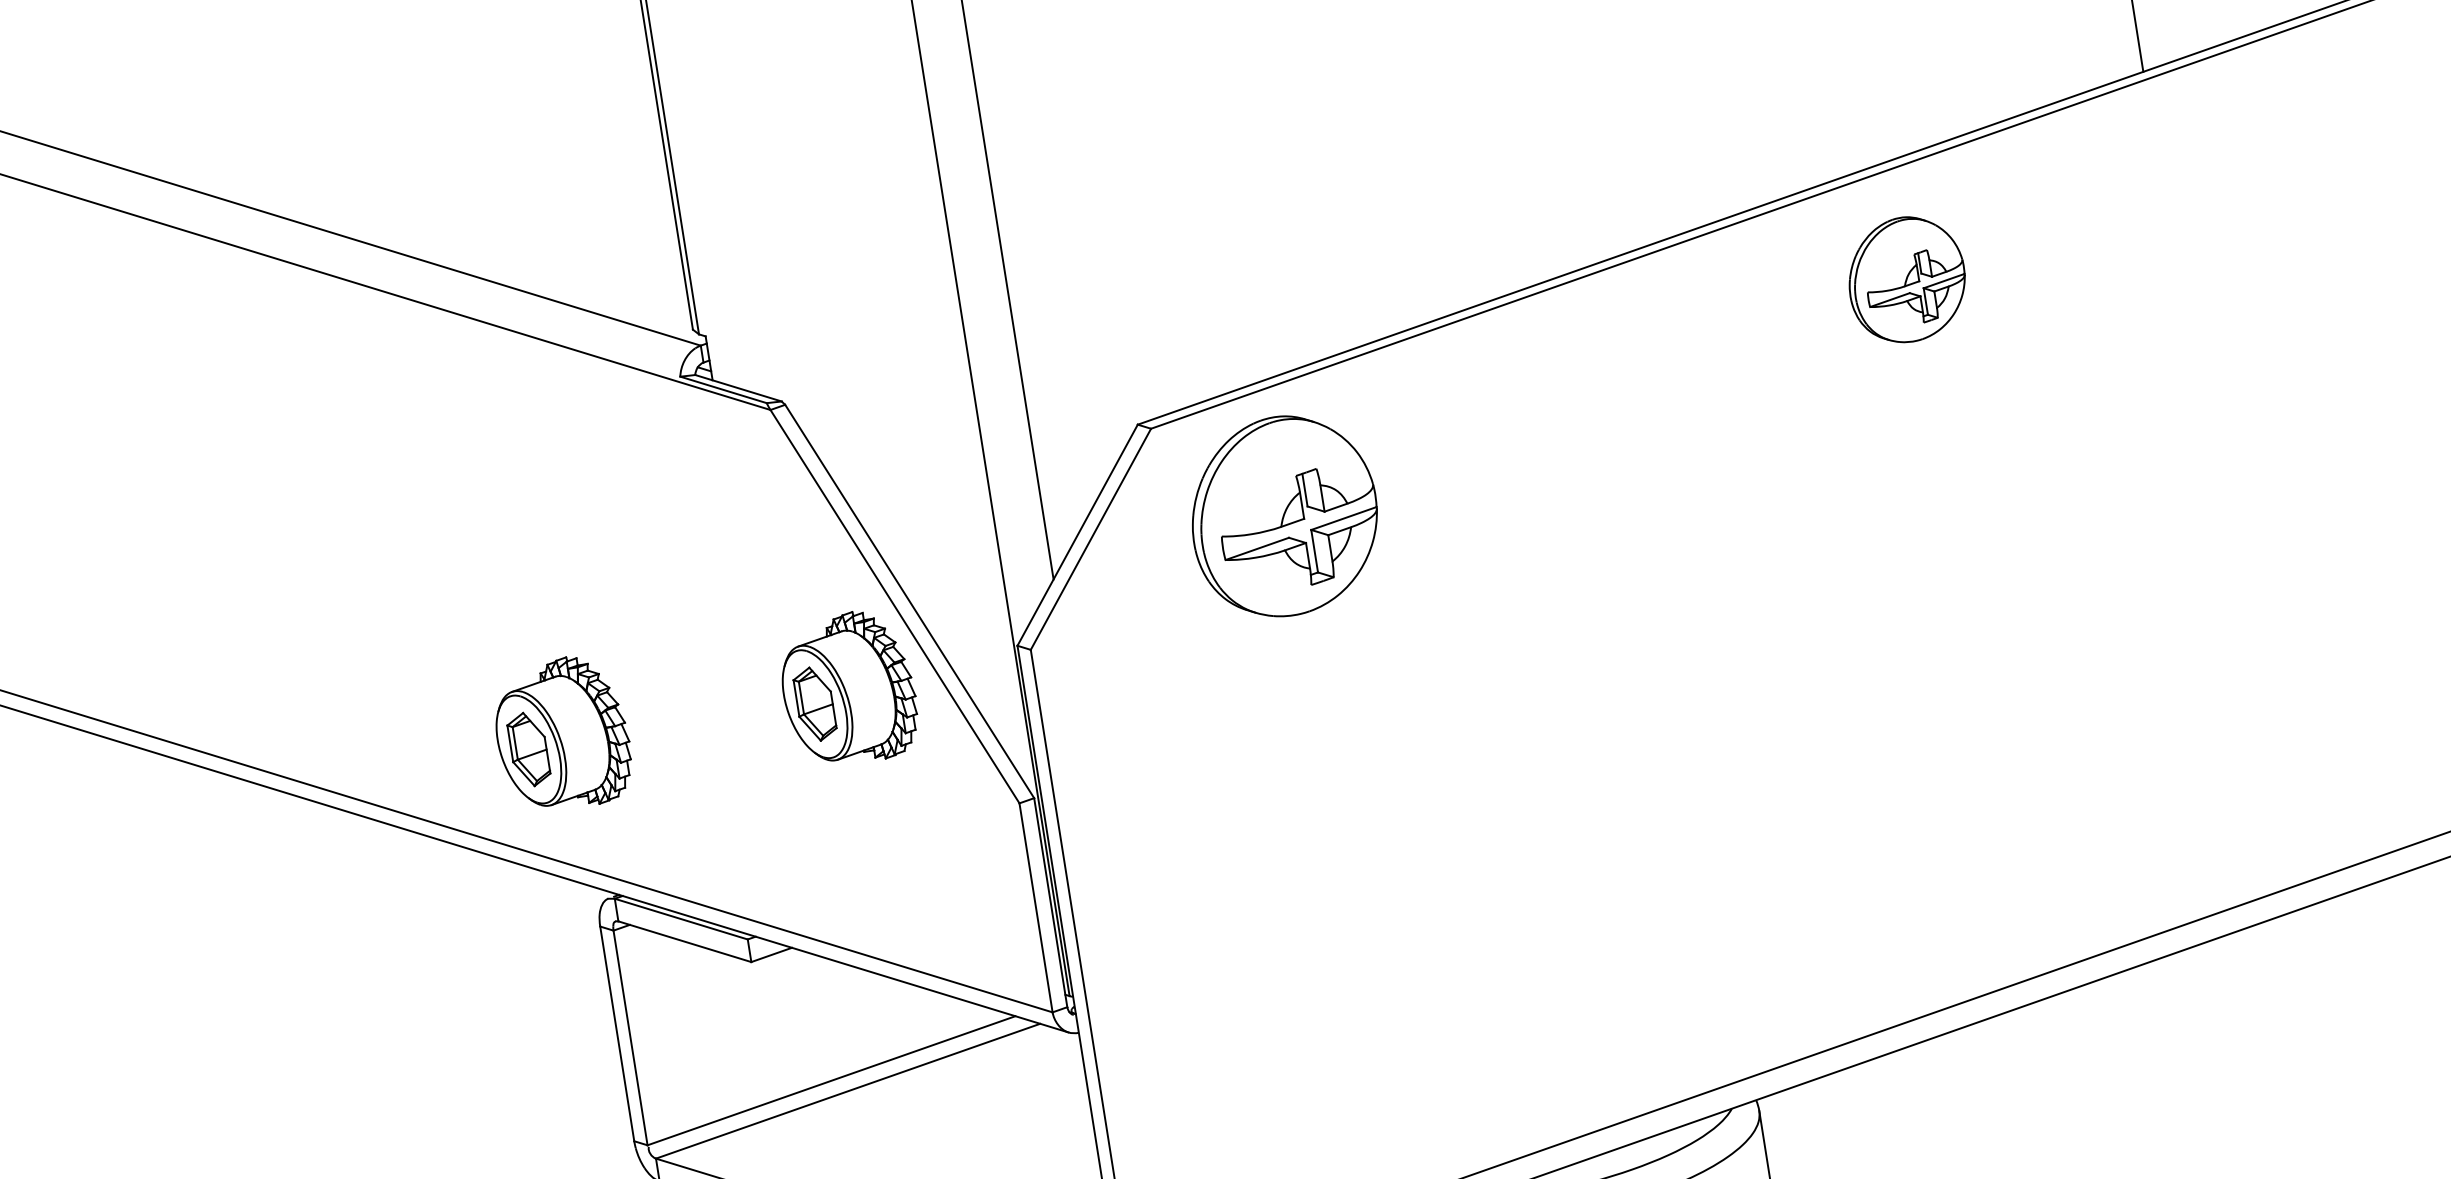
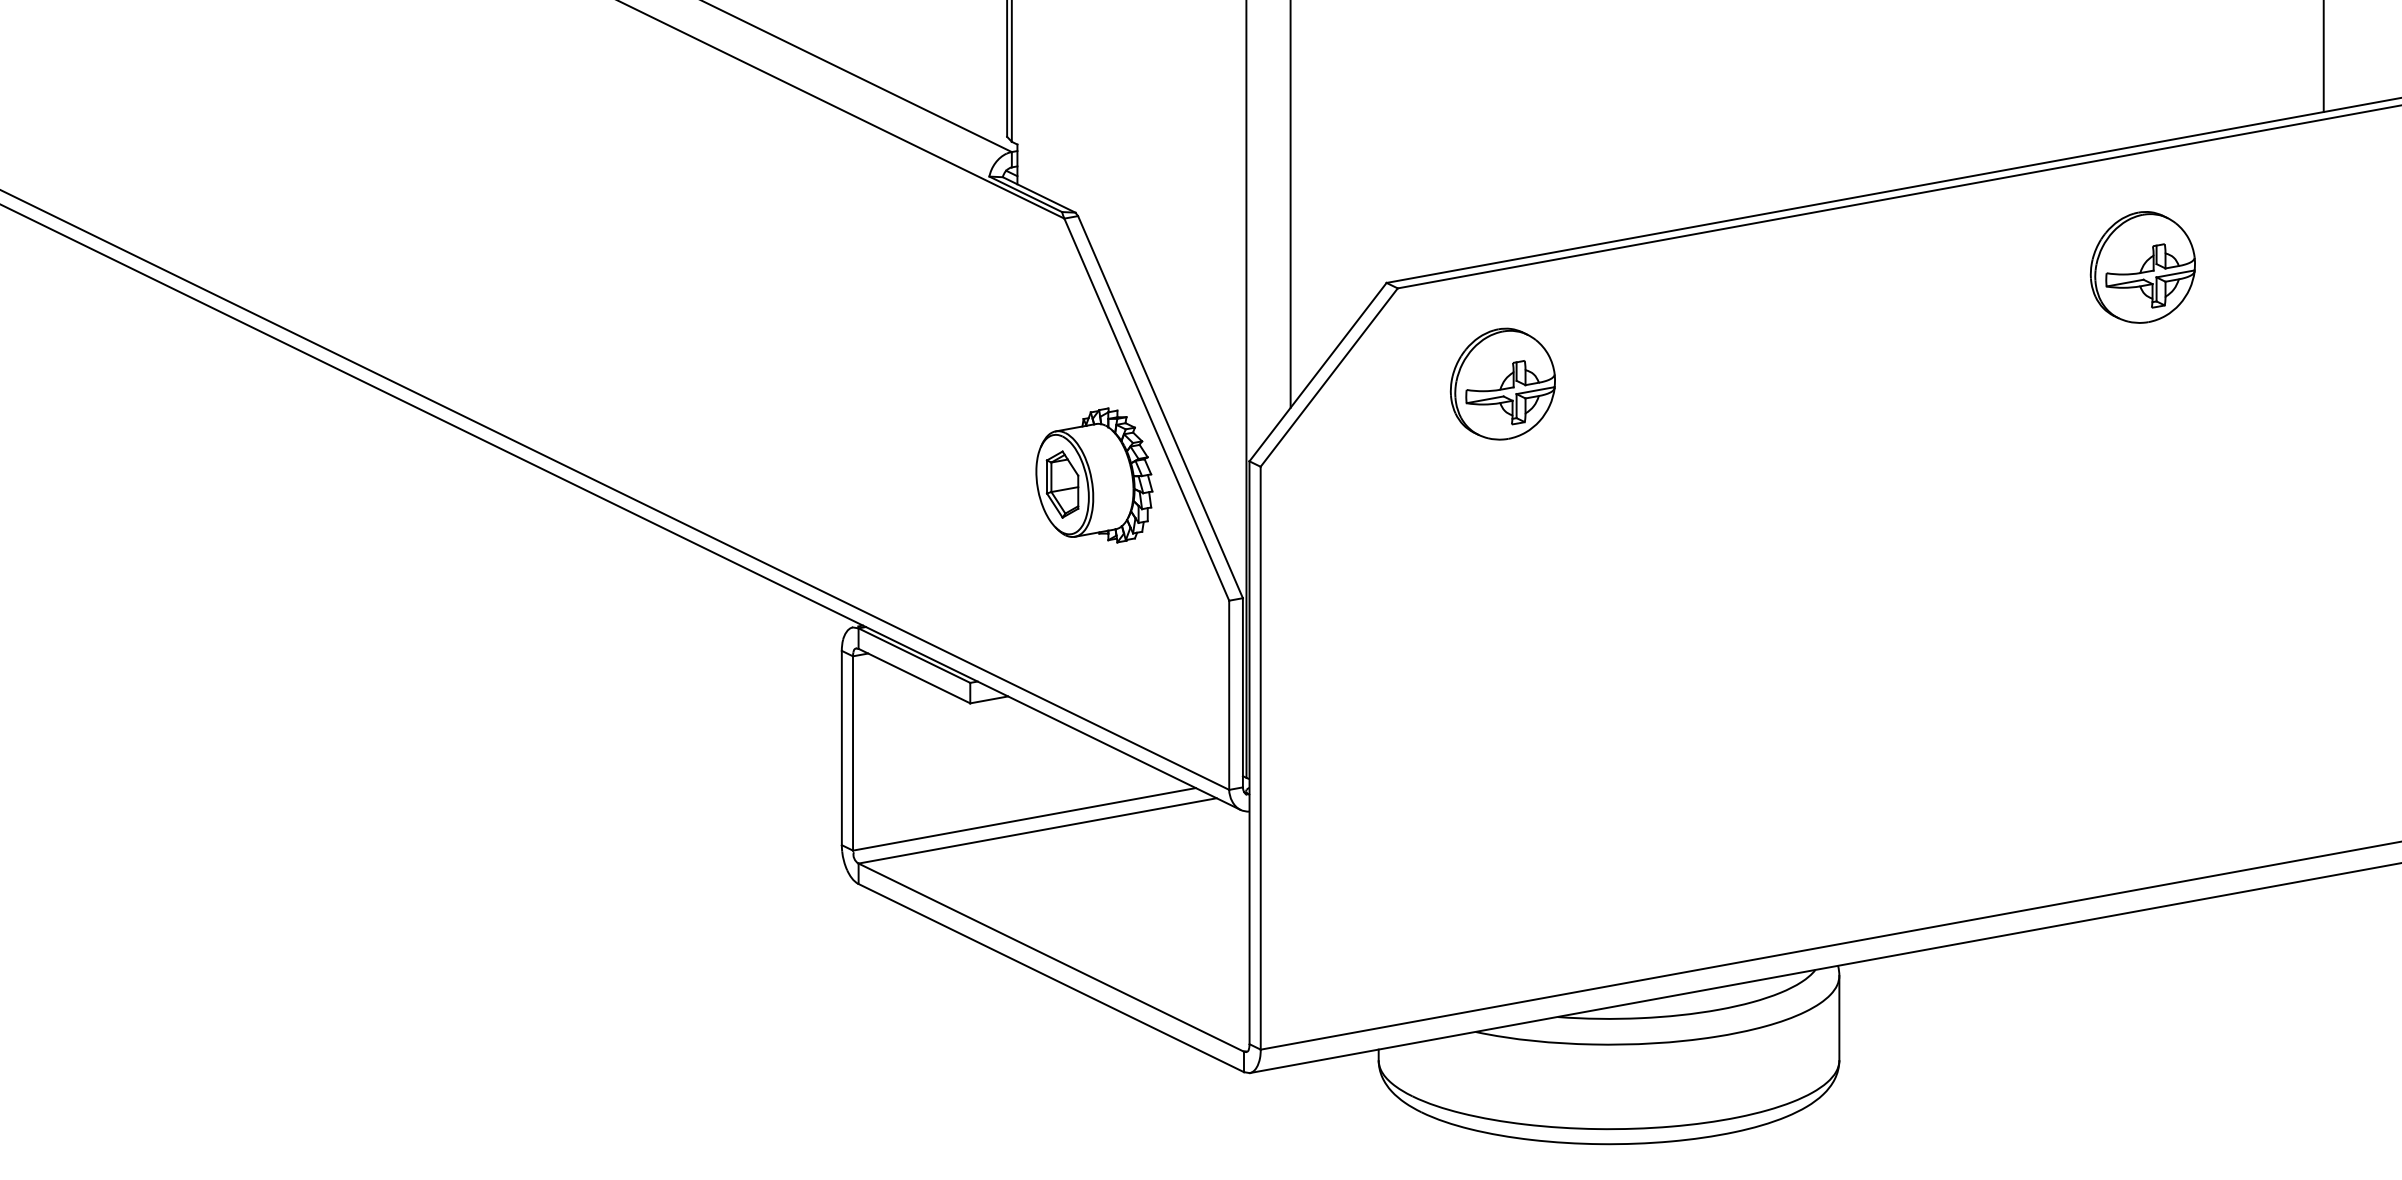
part: (1906, 279) -> (2142, 267), moved
part: (1283, 515) -> (1502, 383), size x0.62
part: (562, 733) -> (835, 475), removed

